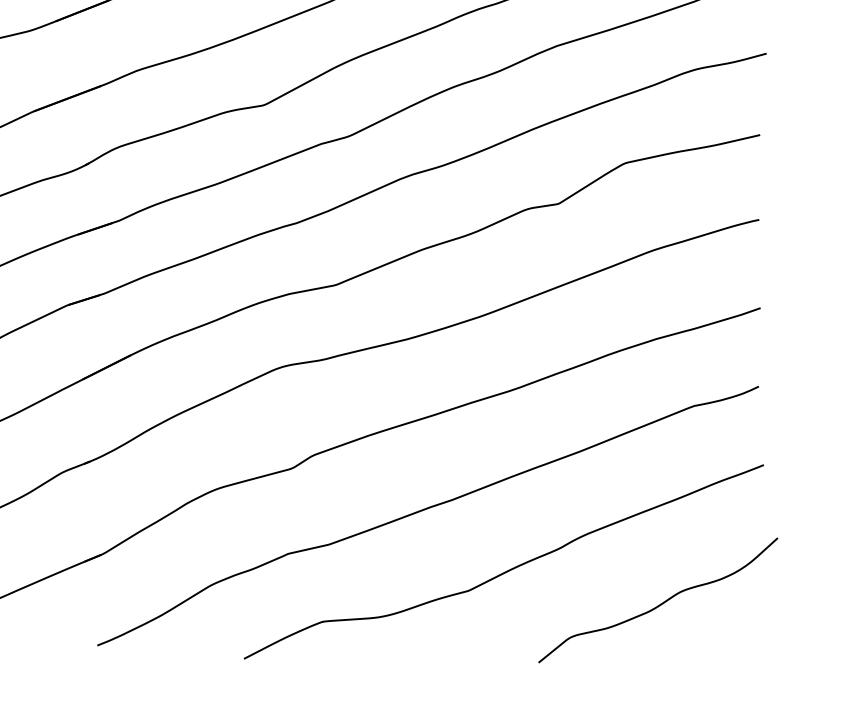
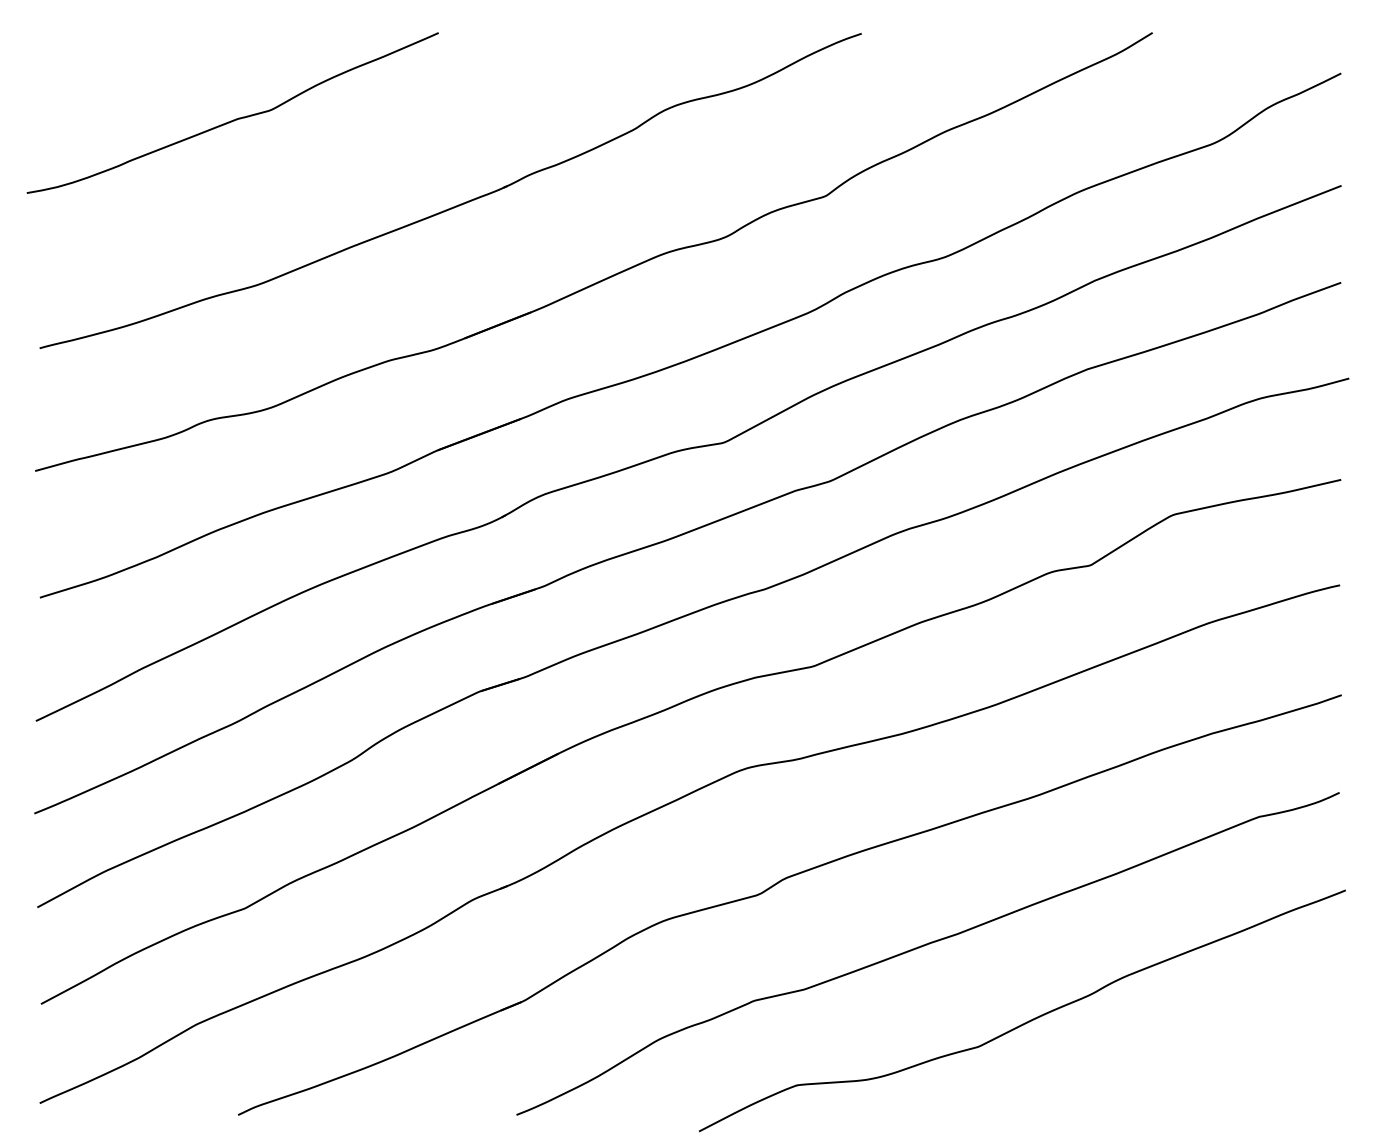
curve: (659, 604) -> (1216, 1063), removed

